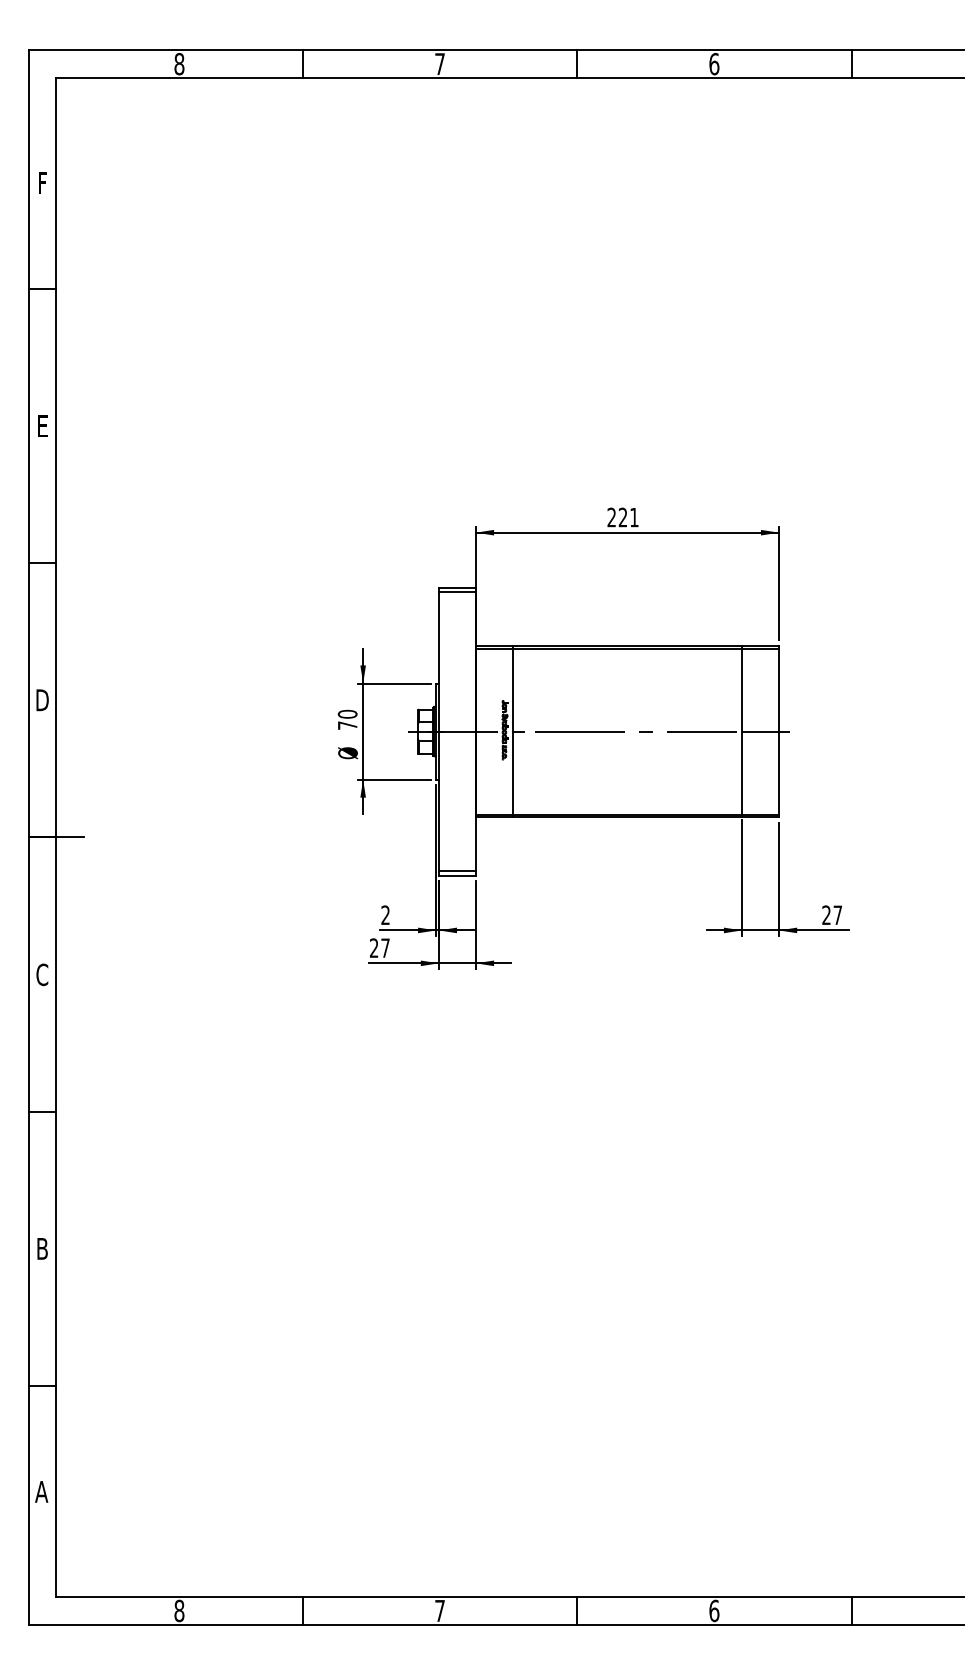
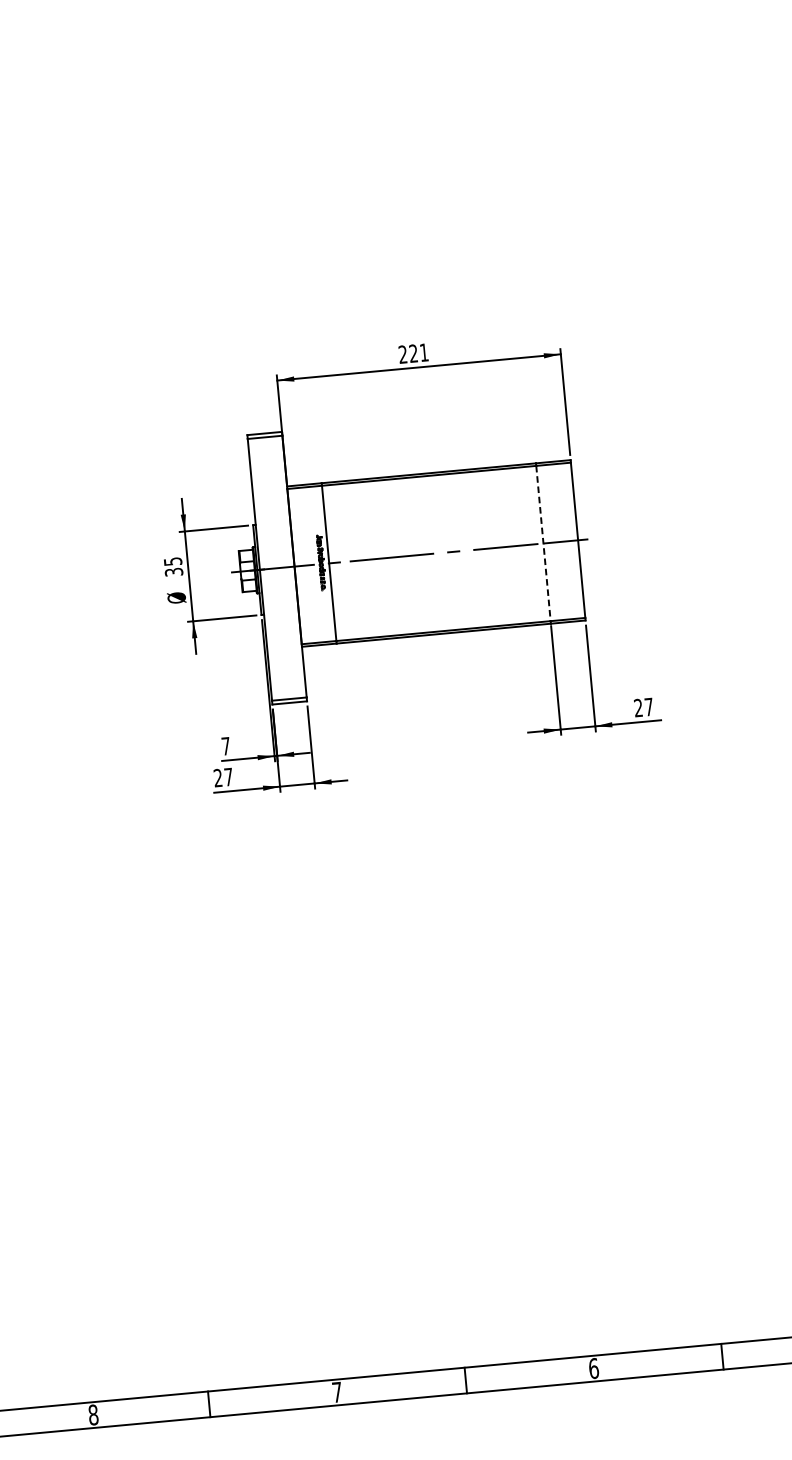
text: (347, 719) -> (173, 566), 70 -> 35
line: (742, 731) -> (543, 543), solid -> dashed
text: (385, 914) -> (225, 745), 2 -> 7

